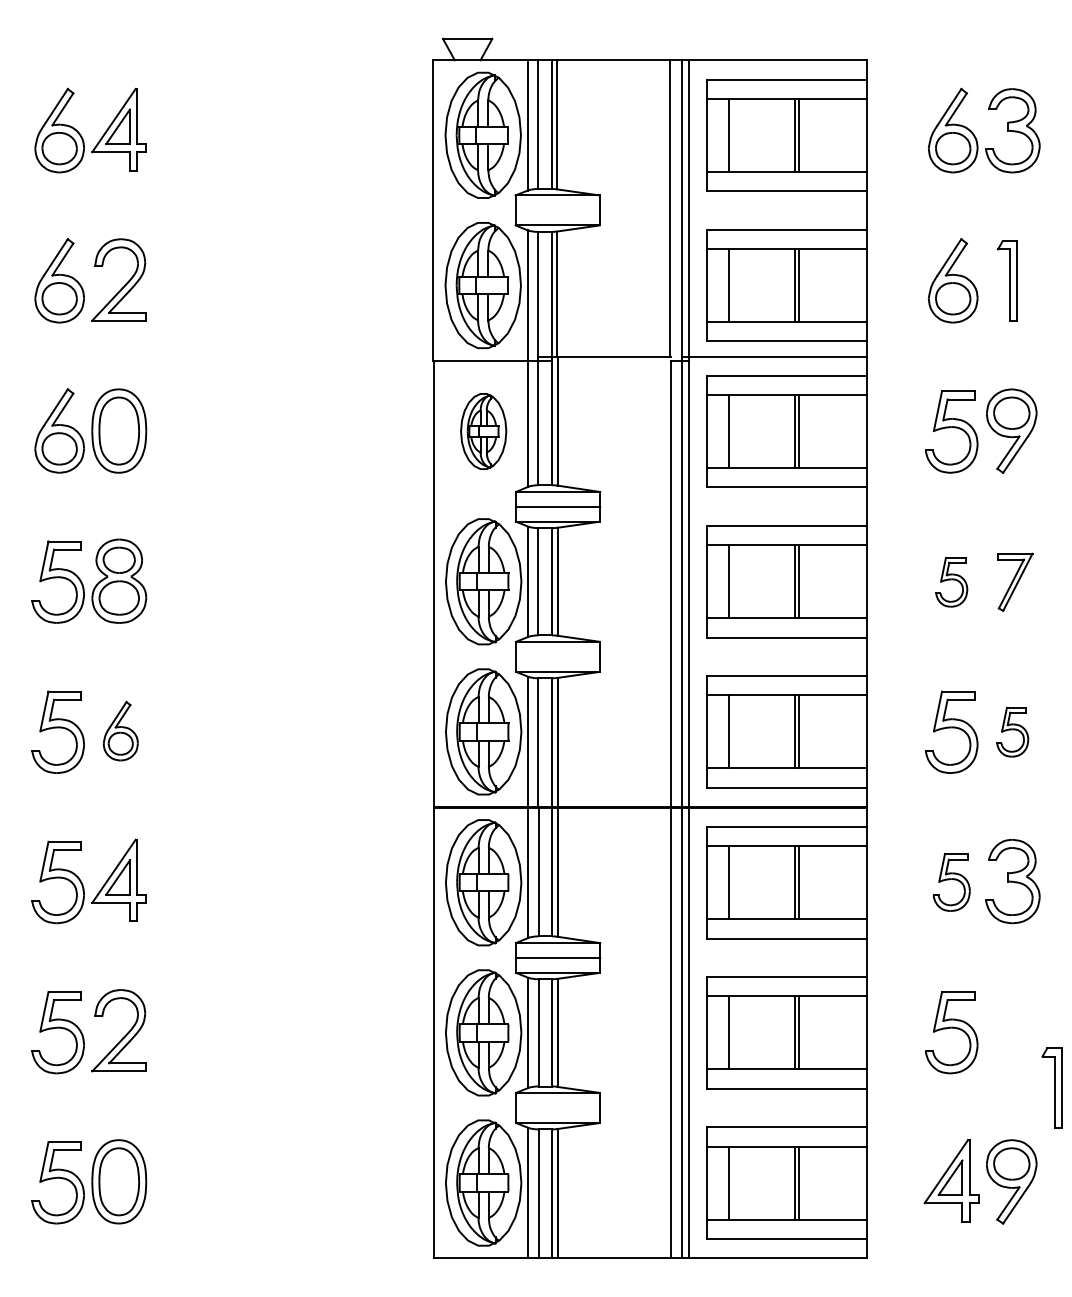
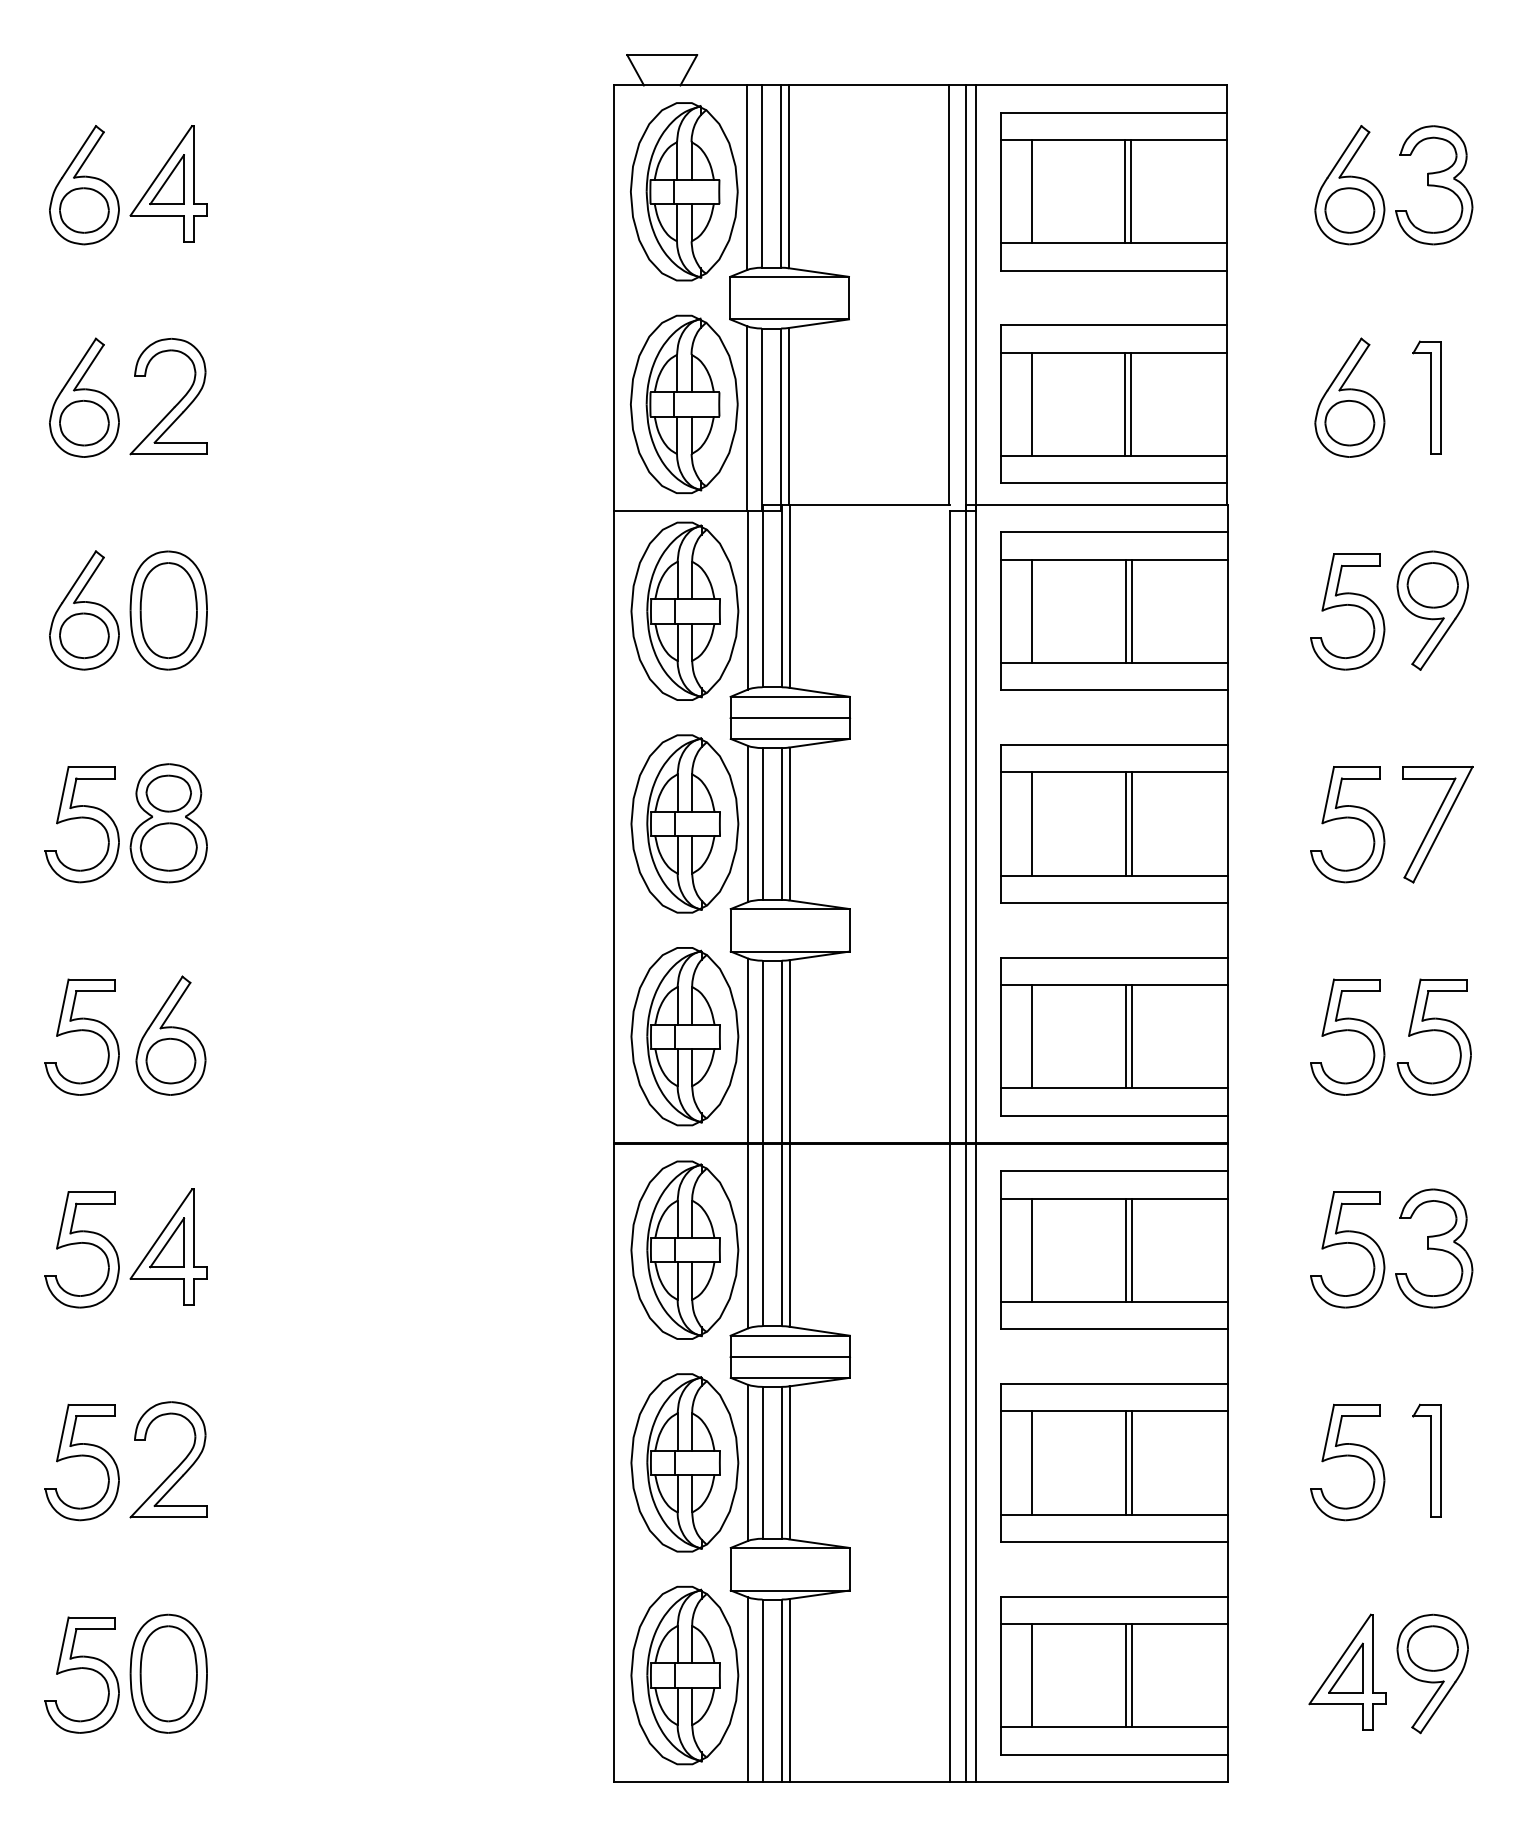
part: (483, 431) -> (684, 610), size x1.67
part: (951, 582) -> (1347, 824), size x1.67
part: (1015, 582) -> (1437, 824), size x1.43
part: (120, 731) -> (170, 1035), size x1.43
part: (1012, 731) -> (1433, 1036), size x1.67
part: (951, 882) -> (1347, 1249), size x1.43
part: (1051, 1087) -> (1426, 1460), moved

